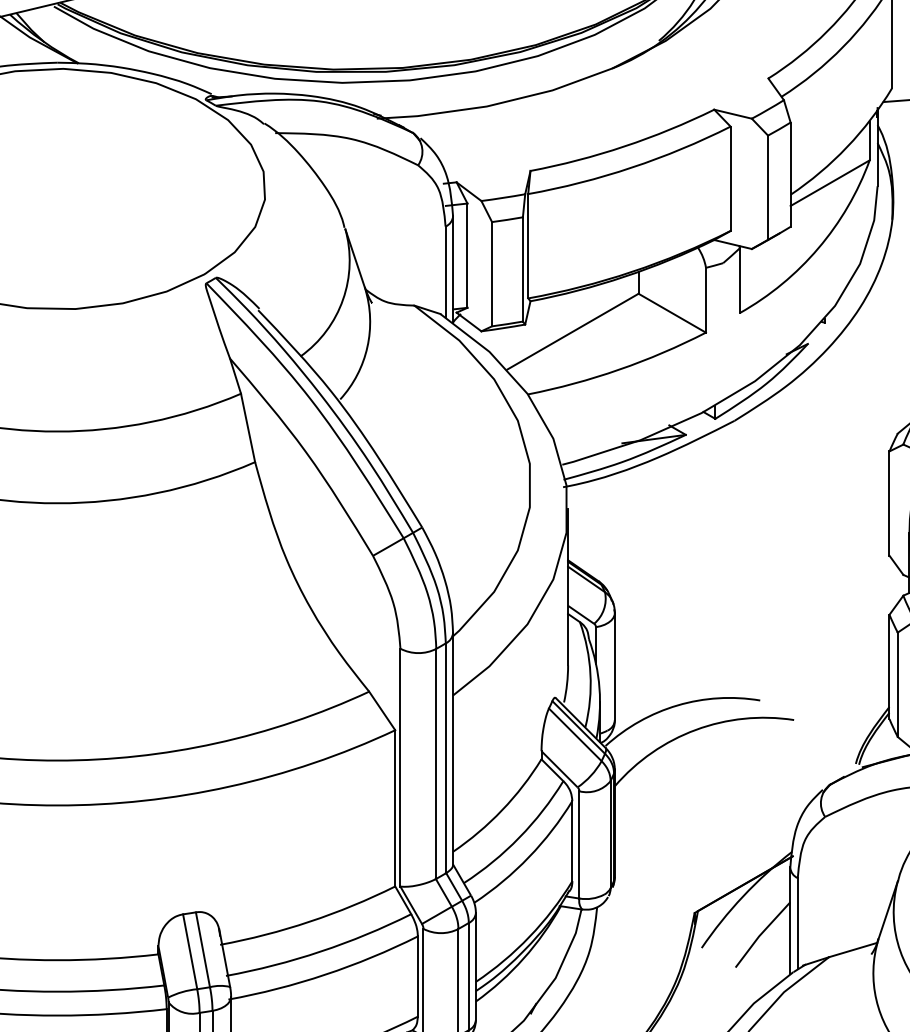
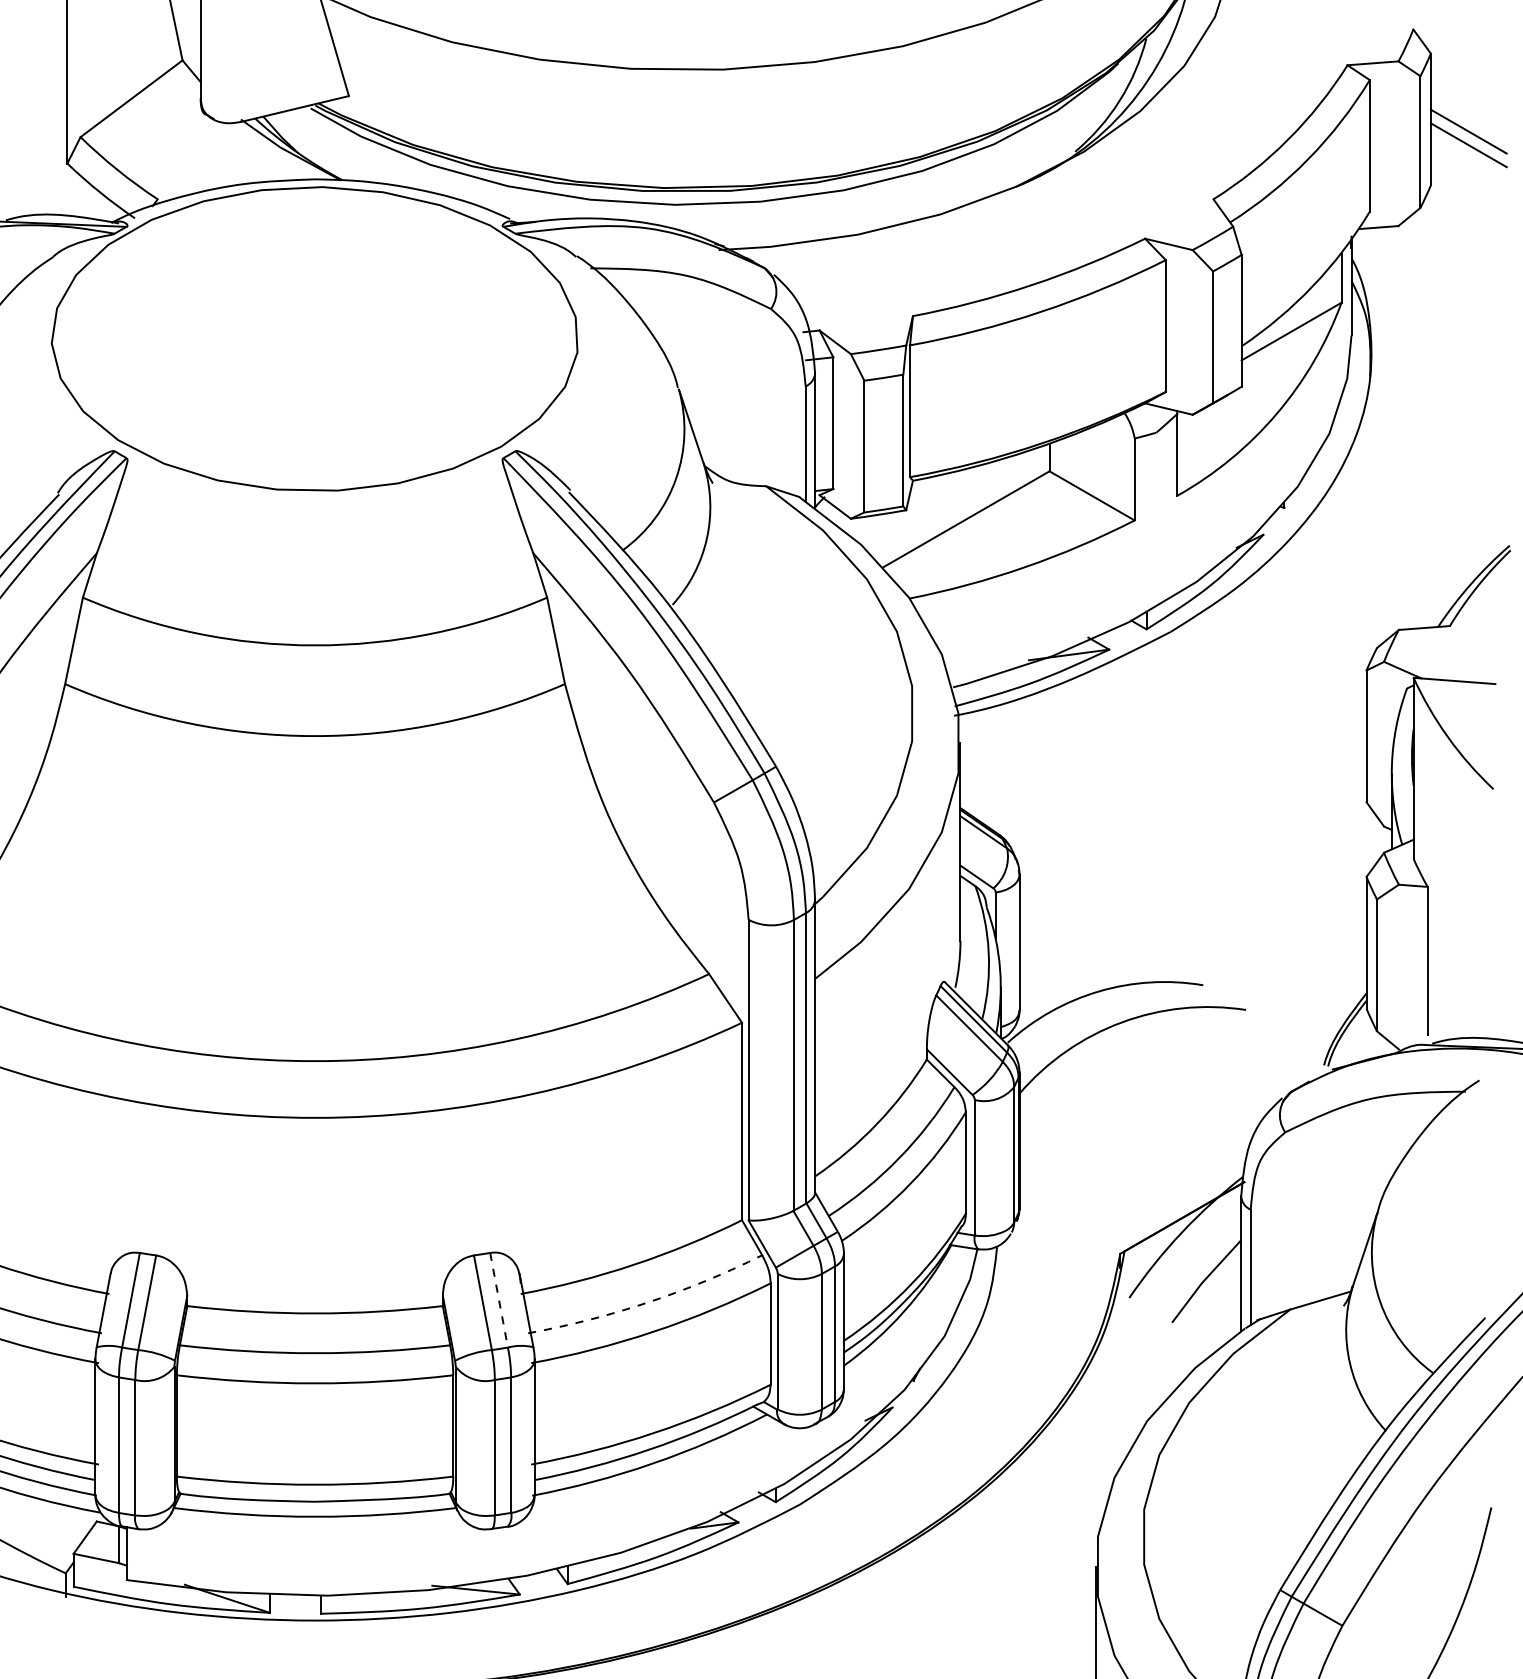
line: (203, 949) -> (499, 1300), solid -> dashed
arc: (320, 951) -> (647, 1302), solid -> dashed

